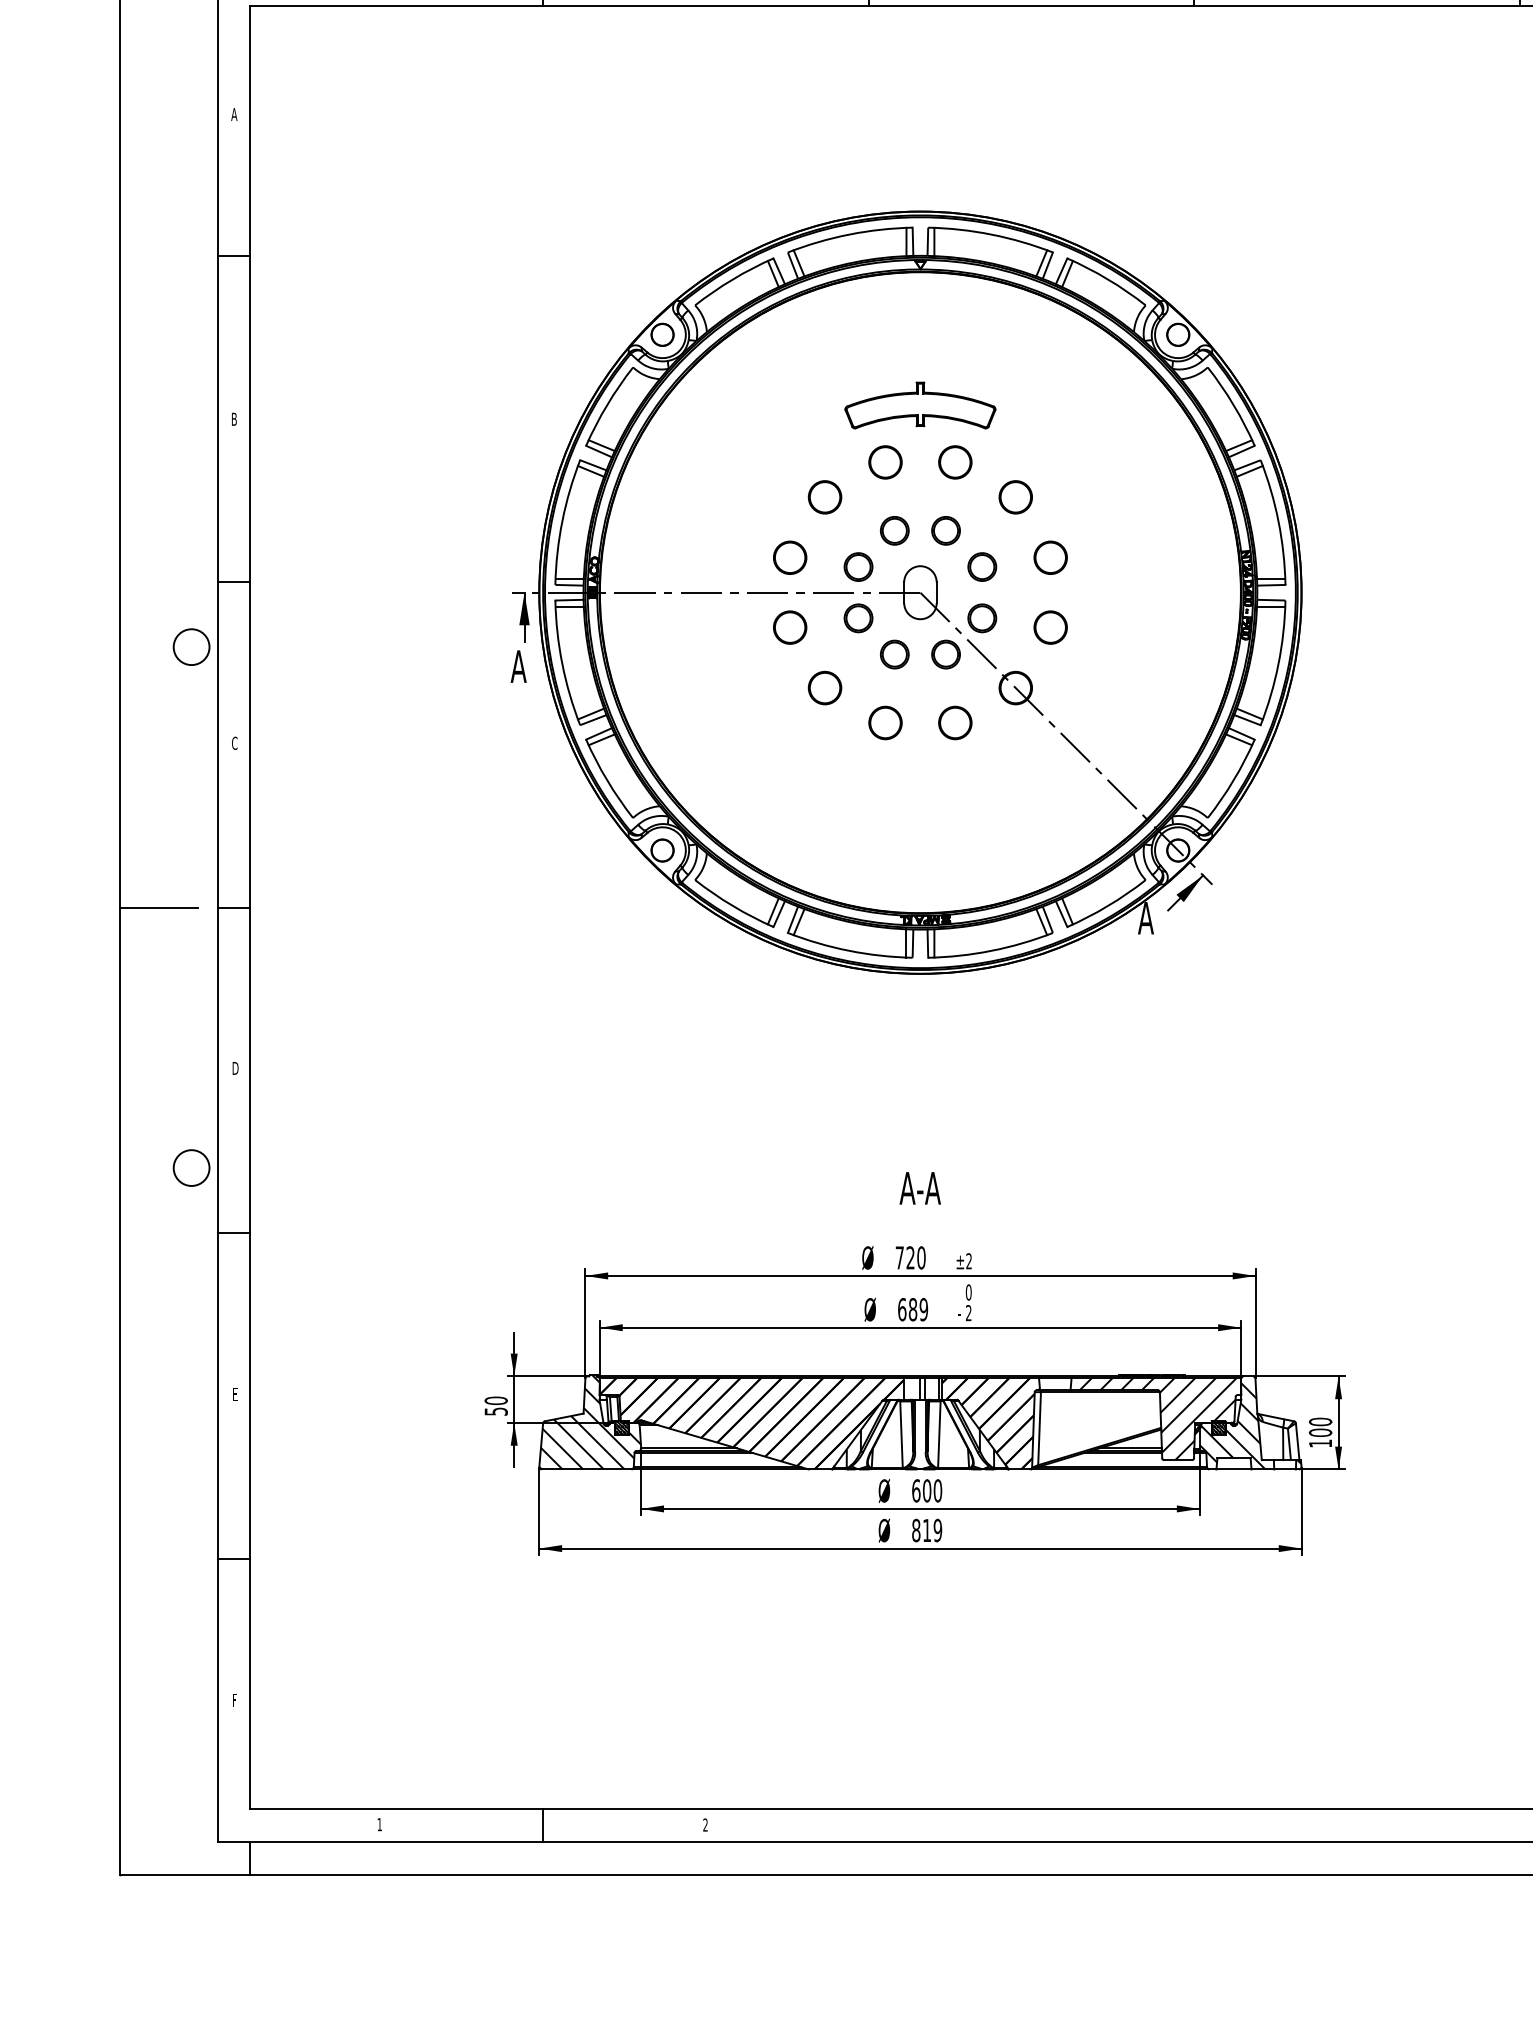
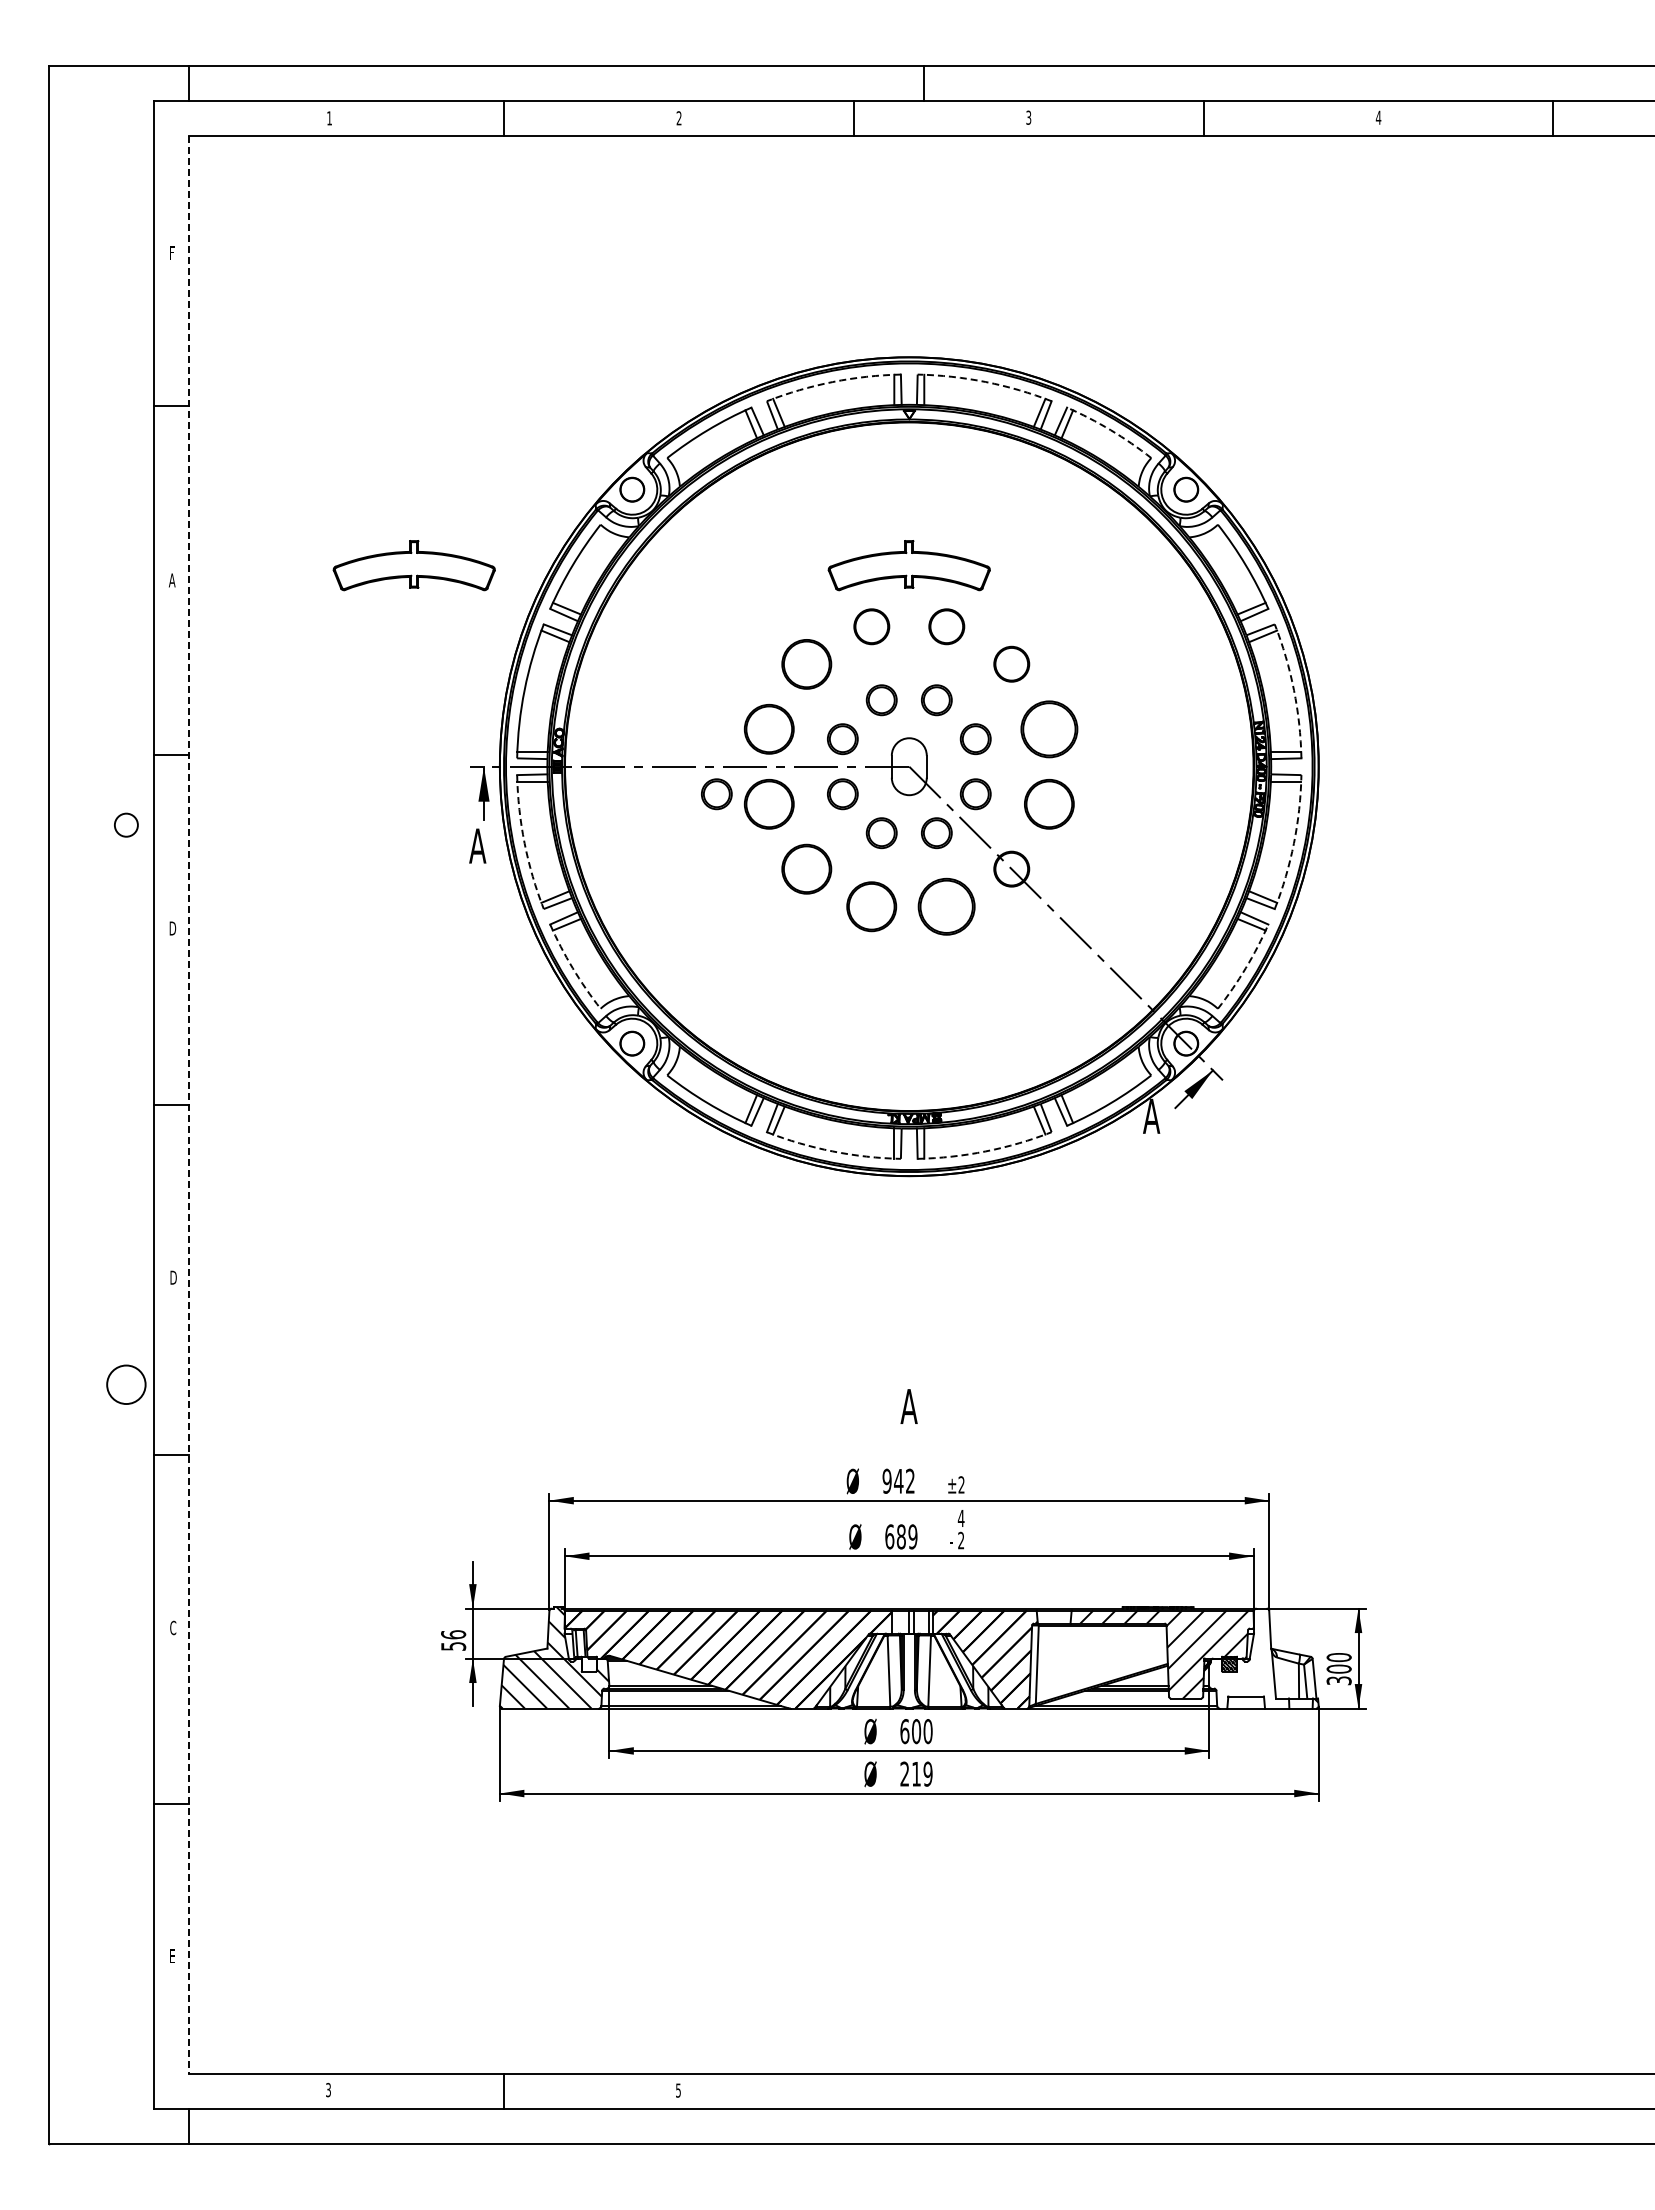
text: (234, 114) -> (172, 252), A -> F
arc: (848, 235) -> (832, 382), solid -> dashed
arc: (991, 235) -> (985, 382), solid -> dashed
arc: (1107, 279) -> (1110, 430), solid -> dashed
part: (458, 405) -> (413, 565), added
text: (234, 419) -> (172, 580), B -> A
part: (824, 496) -> (806, 663), size x1.4
arc: (1278, 521) -> (1293, 690), solid -> dashed
part: (790, 557) -> (769, 728), size x1.4
part: (1050, 557) -> (1048, 728), size x1.6
part: (740, 618) -> (716, 794), added
part: (790, 626) -> (769, 803), size x1.4
part: (1050, 626) -> (1048, 803), size x1.4
circle: (191, 646) -> (126, 824), size x0.6
arc: (562, 664) -> (524, 843), solid -> dashed
arc: (1278, 664) -> (1293, 843), solid -> dashed
part: (824, 687) -> (806, 868), size x1.4
part: (885, 722) -> (871, 906), size x1.4
part: (955, 722) -> (946, 906), size x1.6
text: (234, 743) -> (172, 928), C -> D
arc: (606, 780) -> (572, 968), solid -> dashed
arc: (1233, 780) -> (1245, 968), solid -> dashed
line: (159, 907) -> (91, 1104), removed
line: (250, 907) -> (189, 1104), solid -> dashed
arc: (848, 950) -> (832, 1151), solid -> dashed
arc: (991, 950) -> (985, 1151), solid -> dashed
text: (919, 1188) -> (908, 1406), A-A -> A
text: (910, 1257) -> (898, 1480), 720 -> 942
text: (968, 1292) -> (960, 1518), 0 -> 4
text: (235, 1394) -> (173, 1627), E -> C
text: (496, 1400) -> (453, 1634), 50 -> 56
hatch: (1232, 1426) -> (1244, 1662), removed
hatch: (621, 1427) -> (588, 1663), removed
text: (1319, 1443) -> (1338, 1680), 100 -> 300
text: (915, 1529) -> (904, 1773), 819 -> 219
text: (234, 1699) -> (172, 1955), F -> E
text: (379, 1824) -> (328, 2089), 1 -> 3
text: (705, 1825) -> (678, 2090), 2 -> 5

